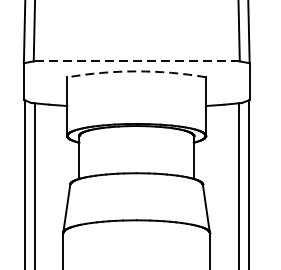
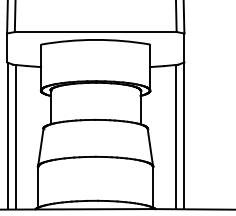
line: (136, 61) -> (95, 32), dashed -> solid
arc: (136, 70) -> (95, 39), dashed -> solid

